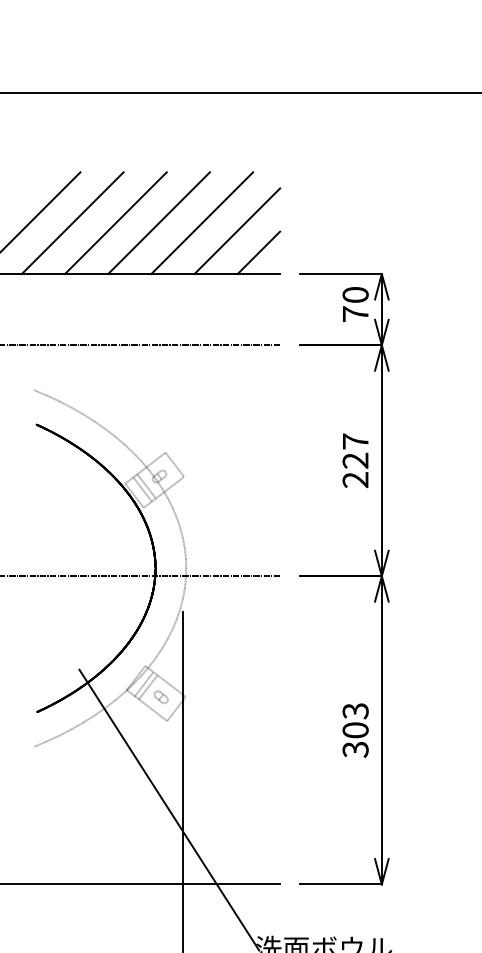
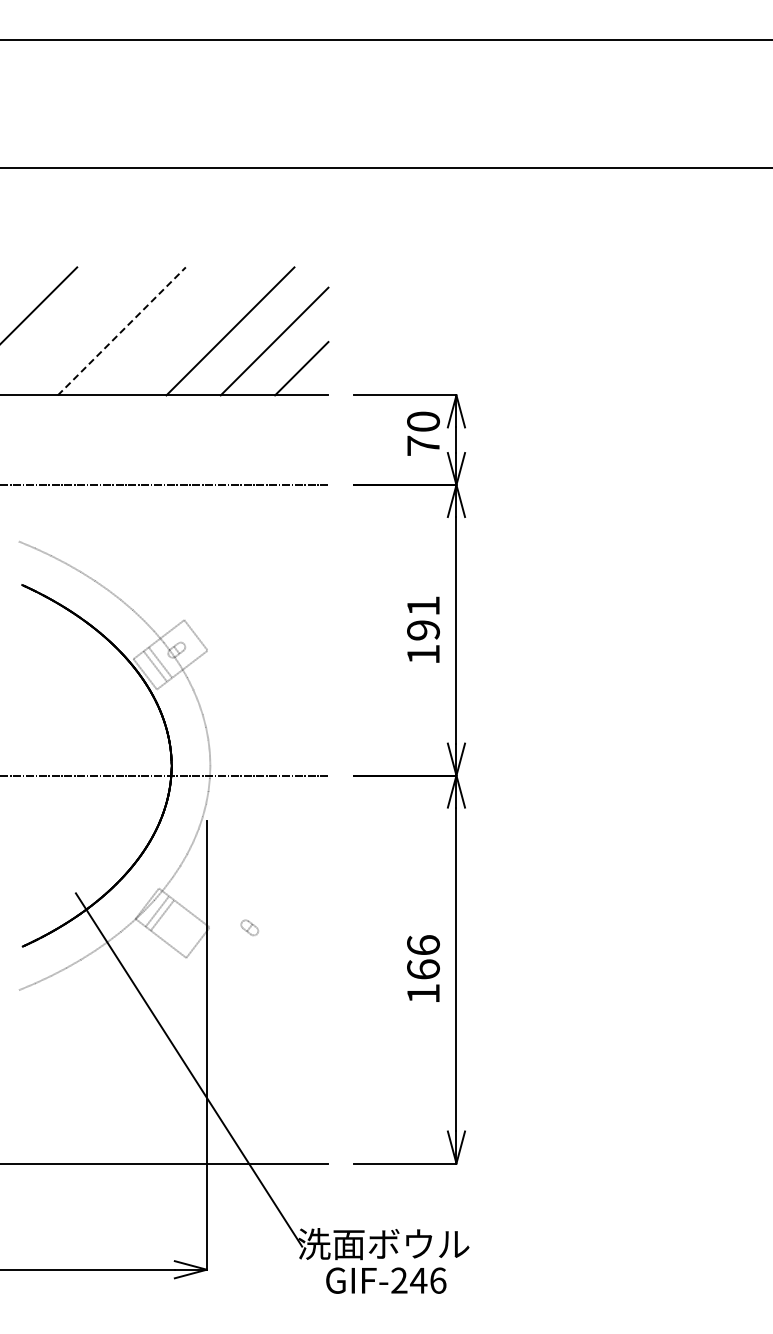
line: (72, 223) -> (67, 331), removed
line: (115, 223) -> (121, 331), solid -> dashed
line: (159, 223) -> (176, 331), removed
text: (355, 460) -> (423, 630), 227 -> 191
part: (160, 696) -> (249, 927), moved
text: (355, 730) -> (423, 969), 303 -> 166

